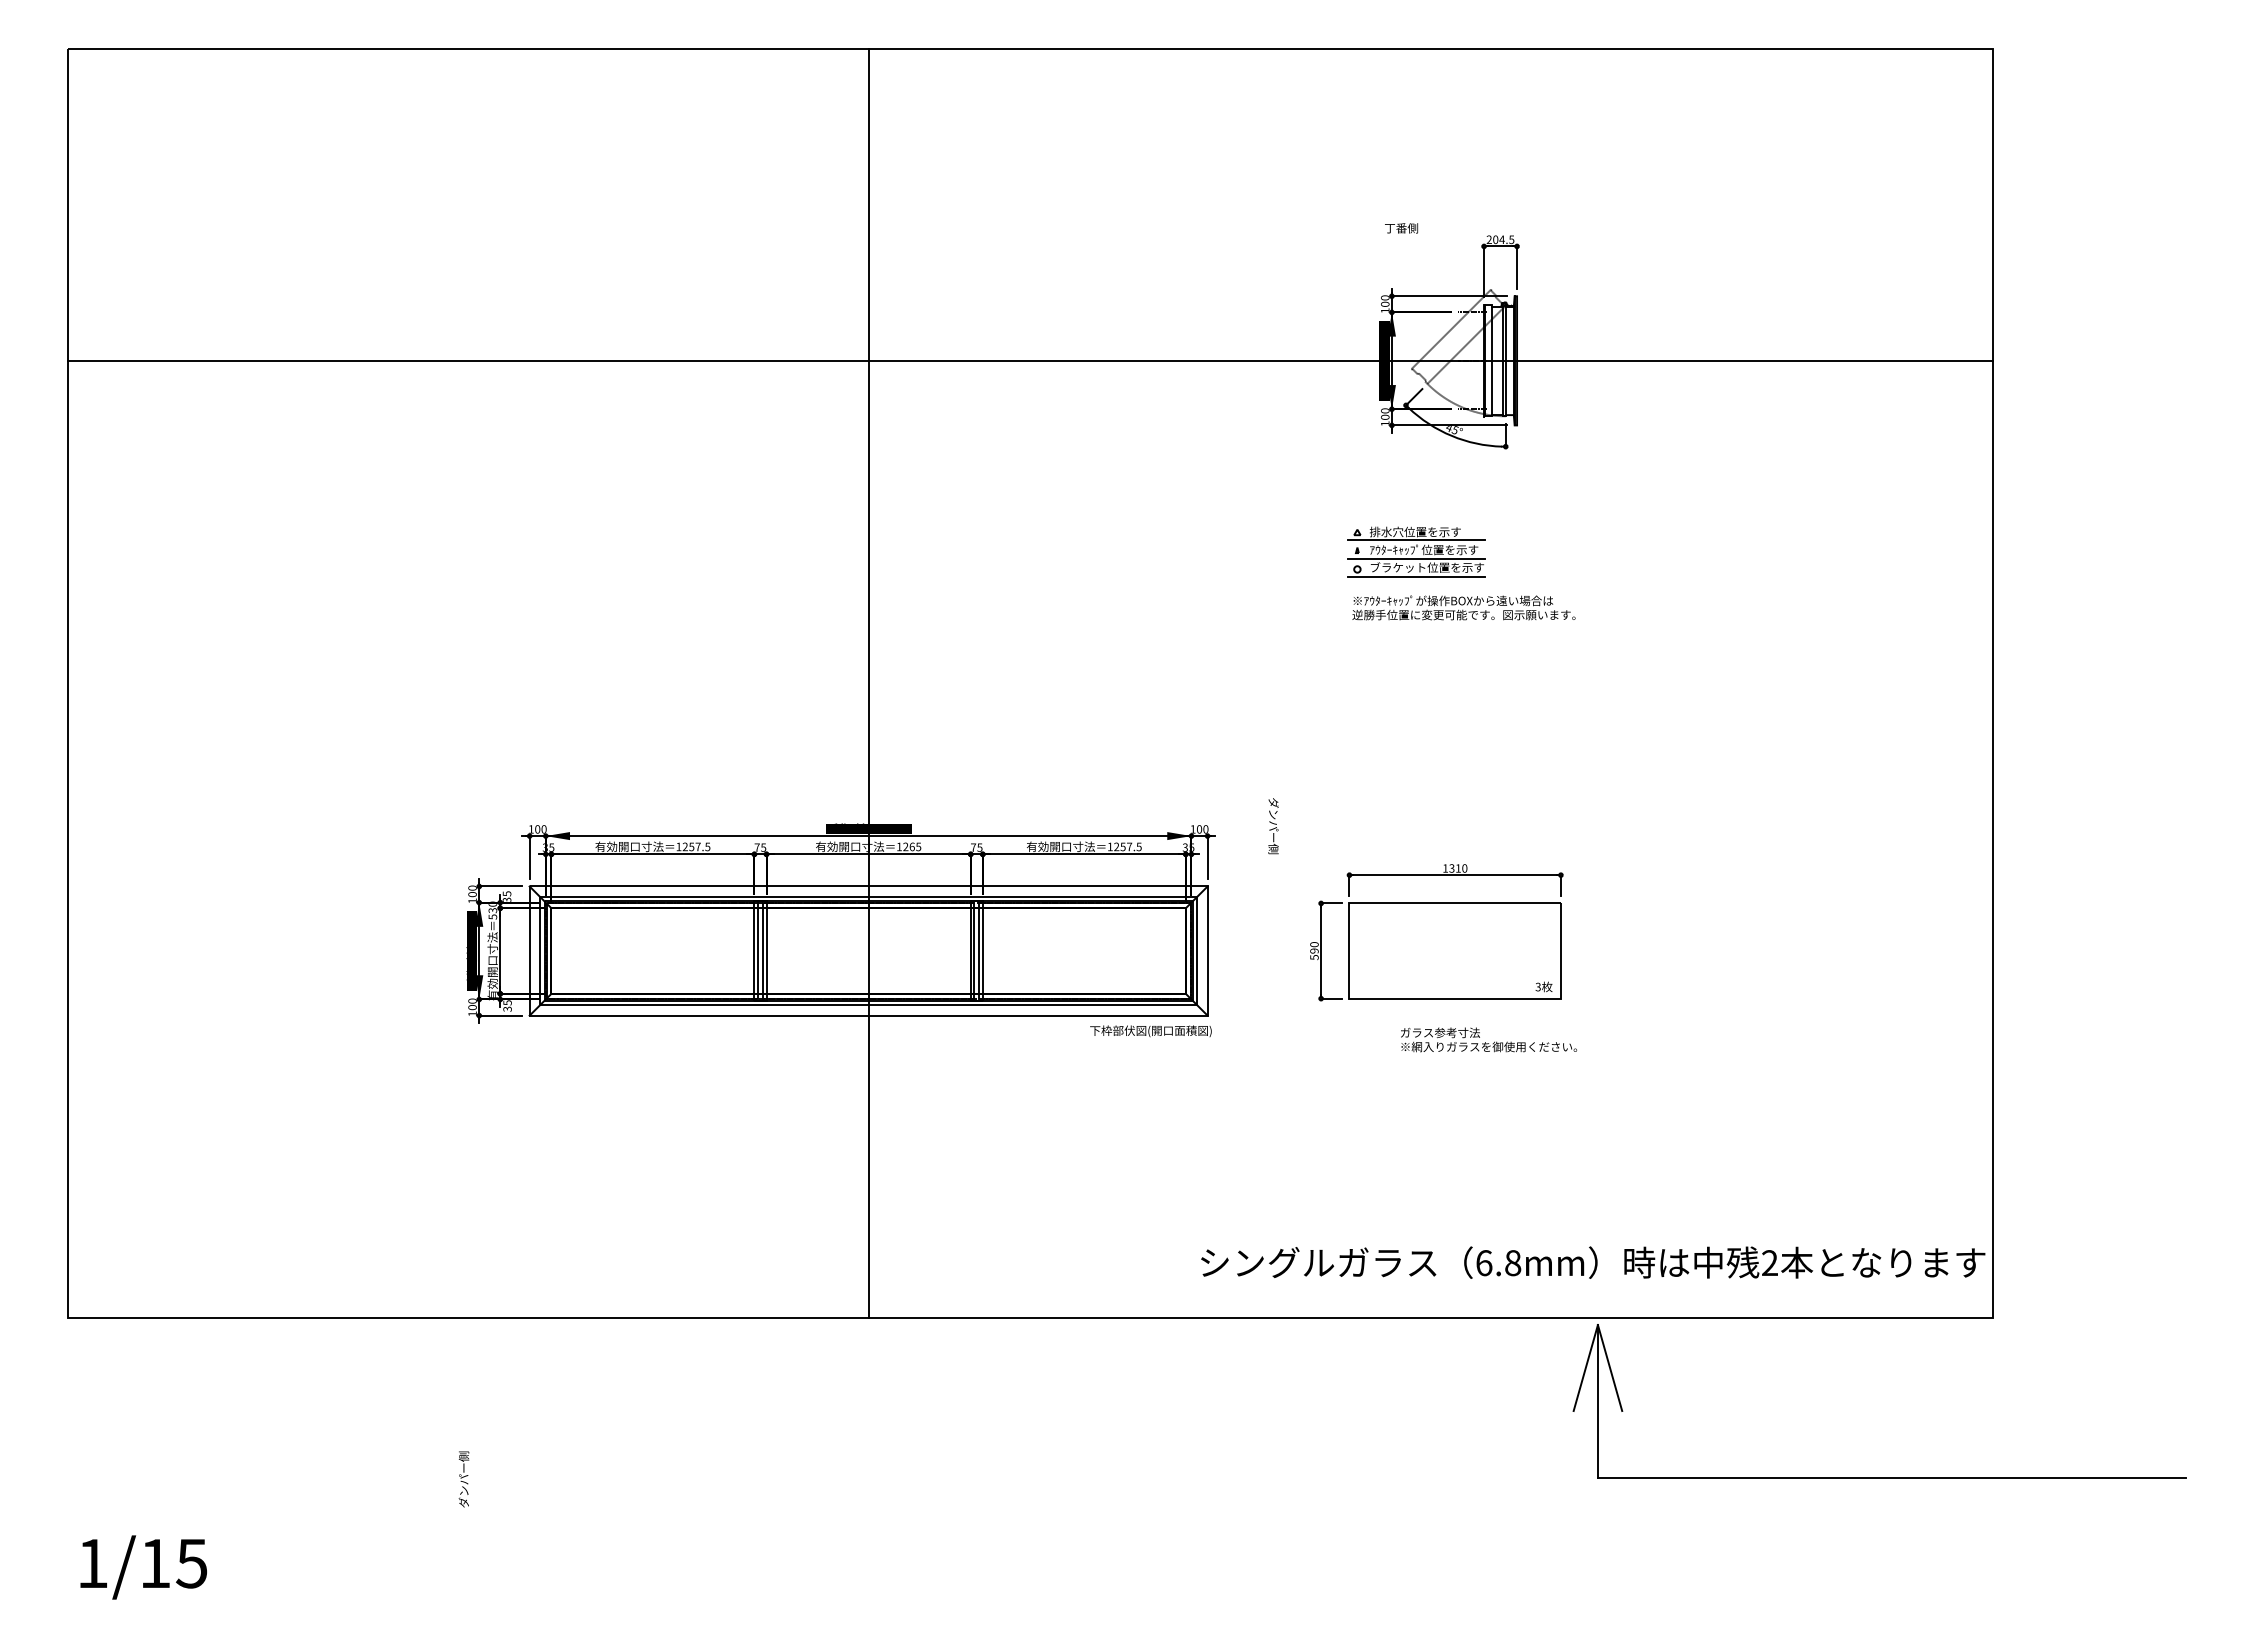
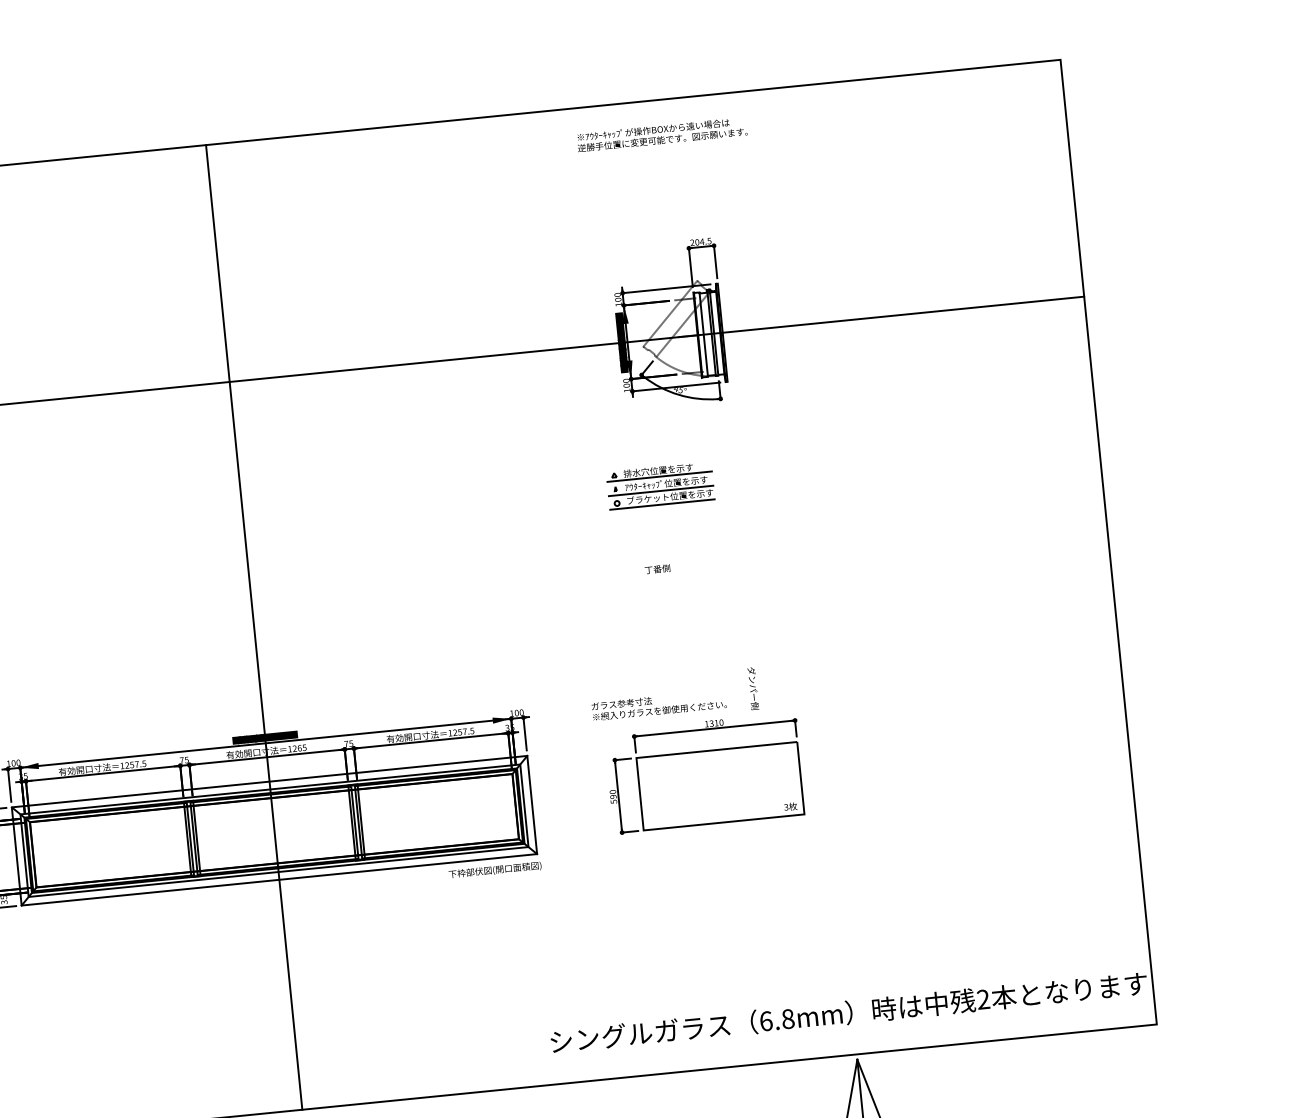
text: (1401, 228) -> (657, 569), moved
text: (1463, 607) -> (661, 134), moved
text: (1273, 826) -> (753, 688), moved
text: (1488, 1039) -> (658, 705), moved

